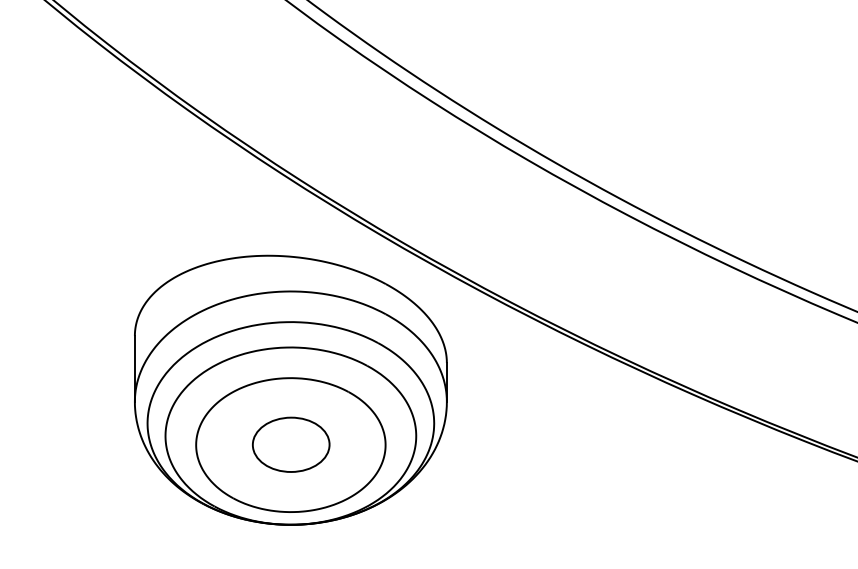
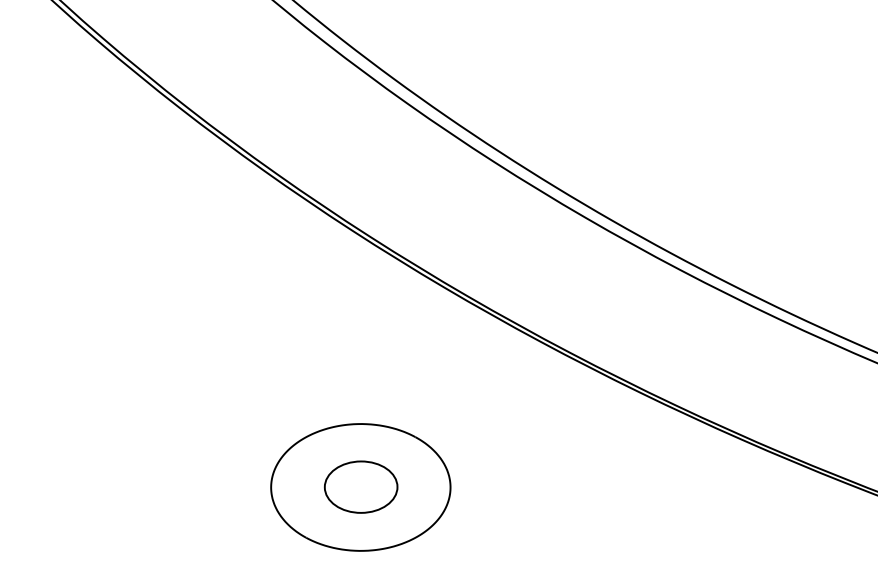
part: (290, 390) -> (360, 435), removed

